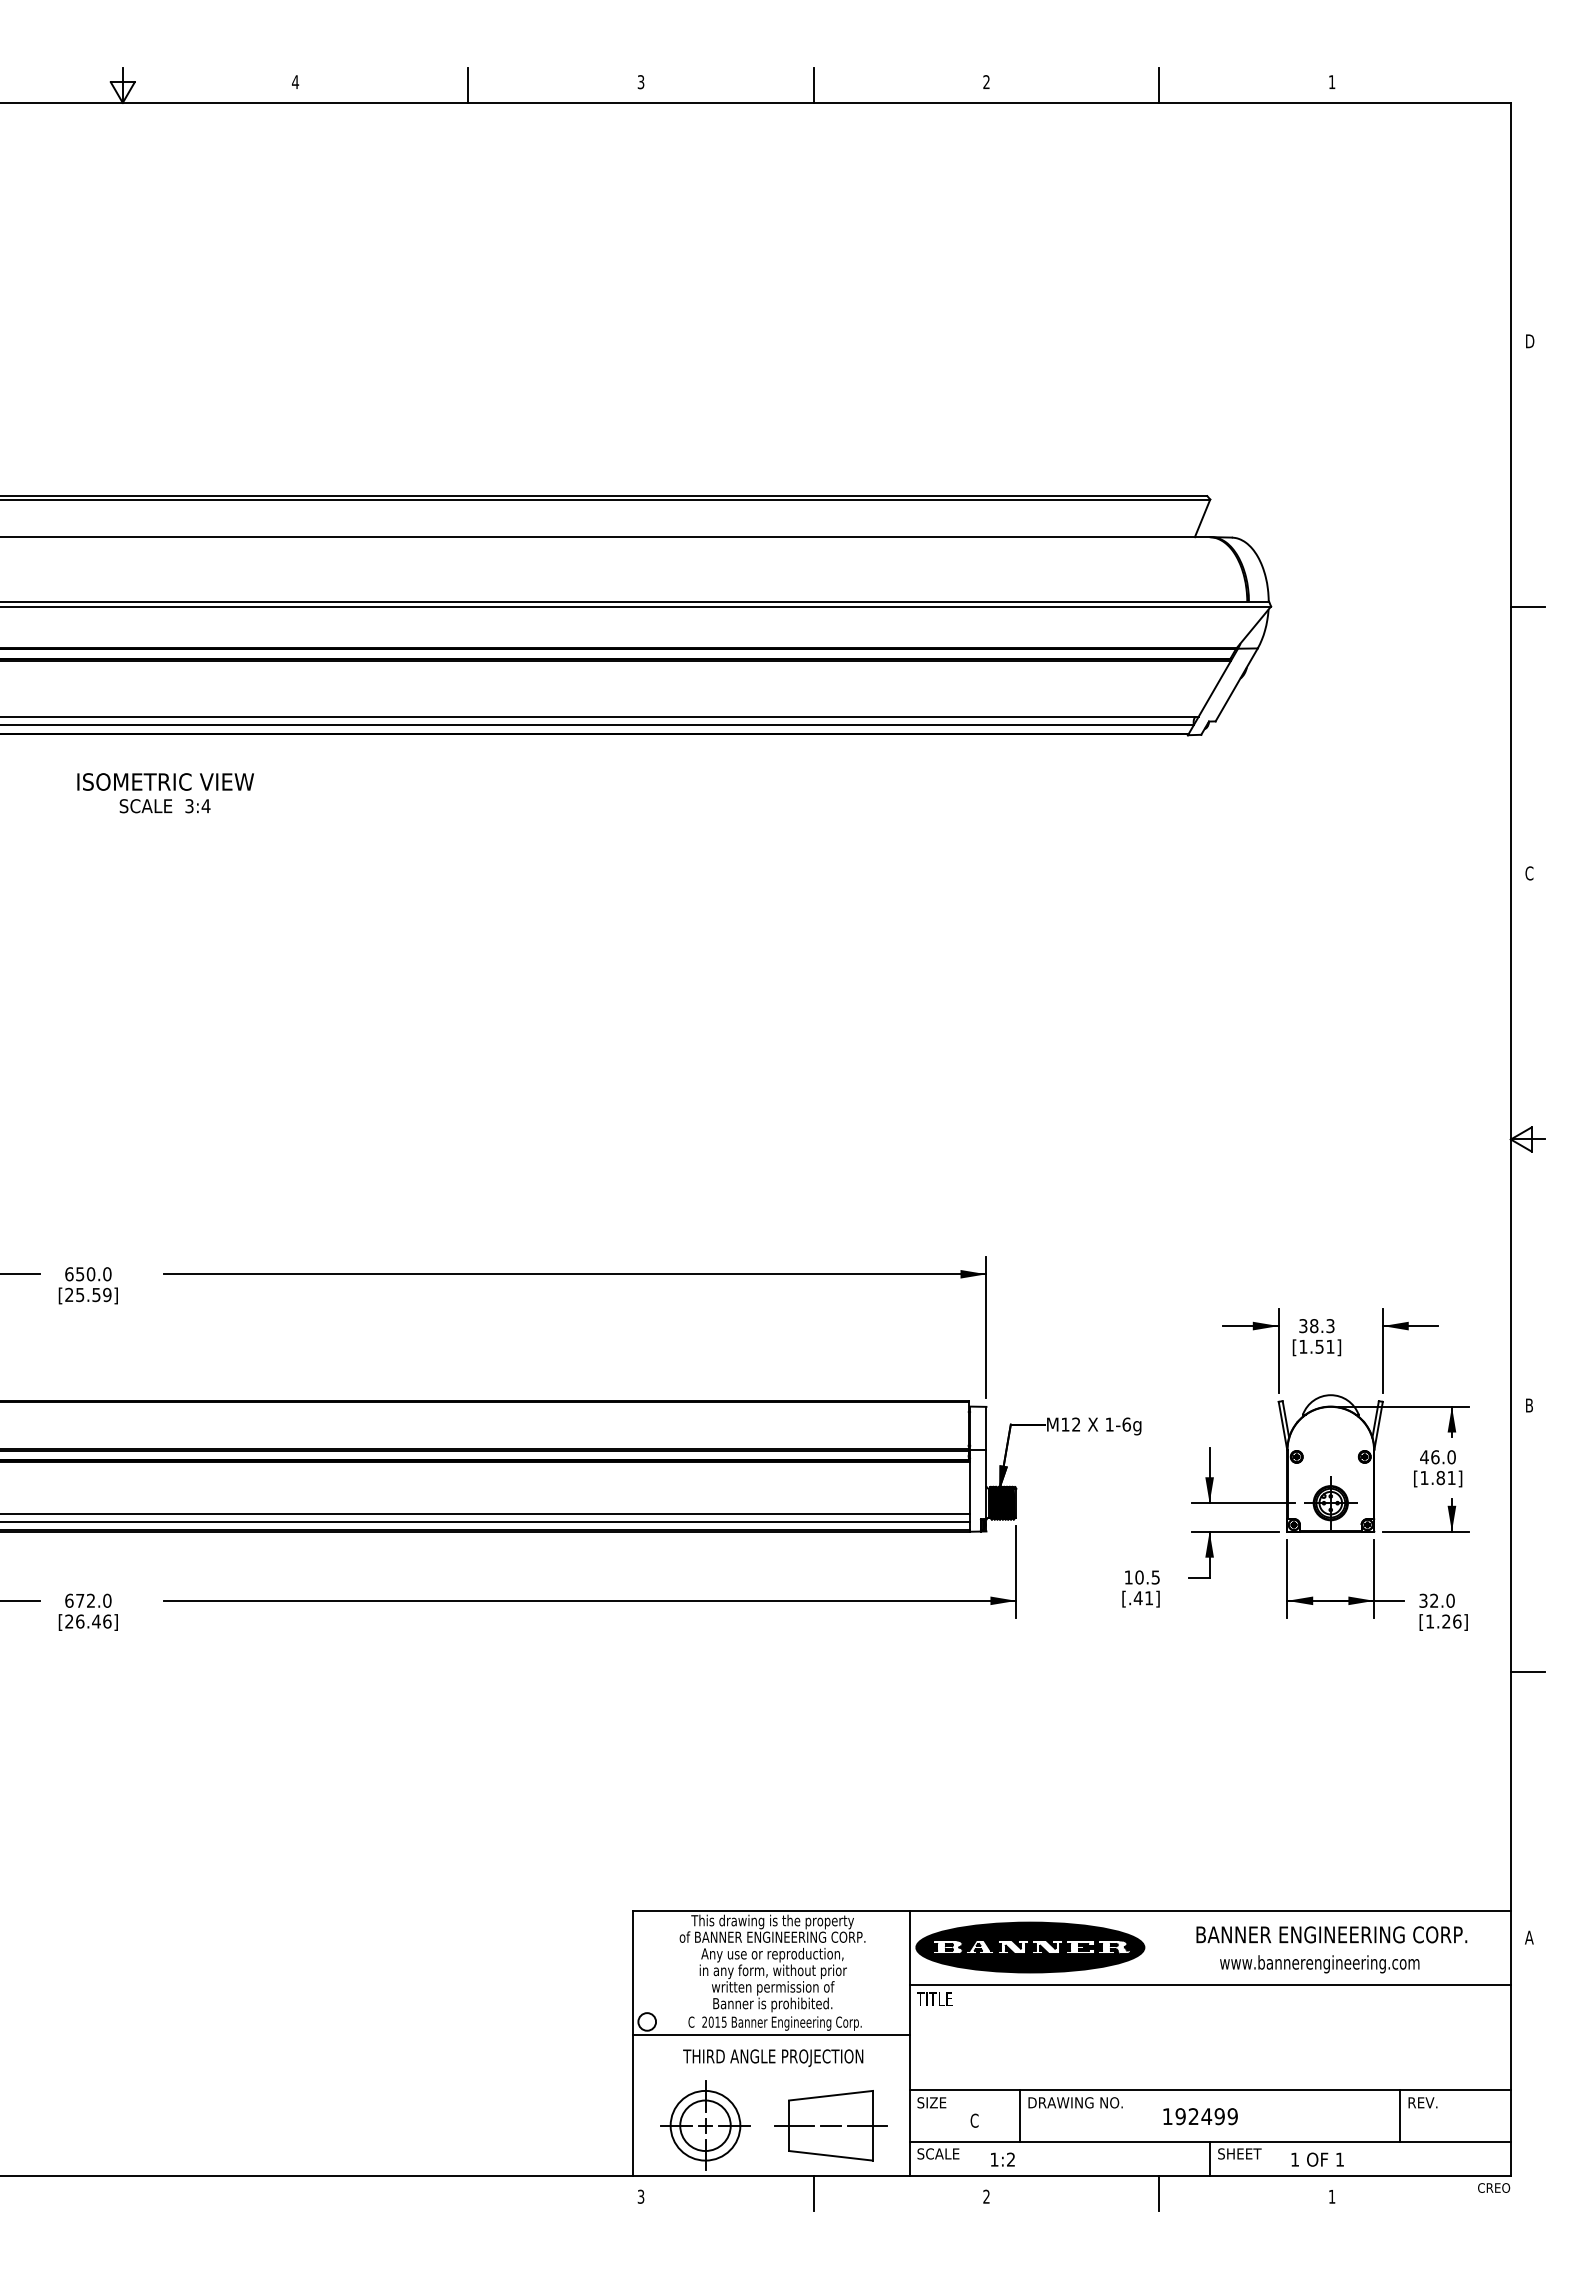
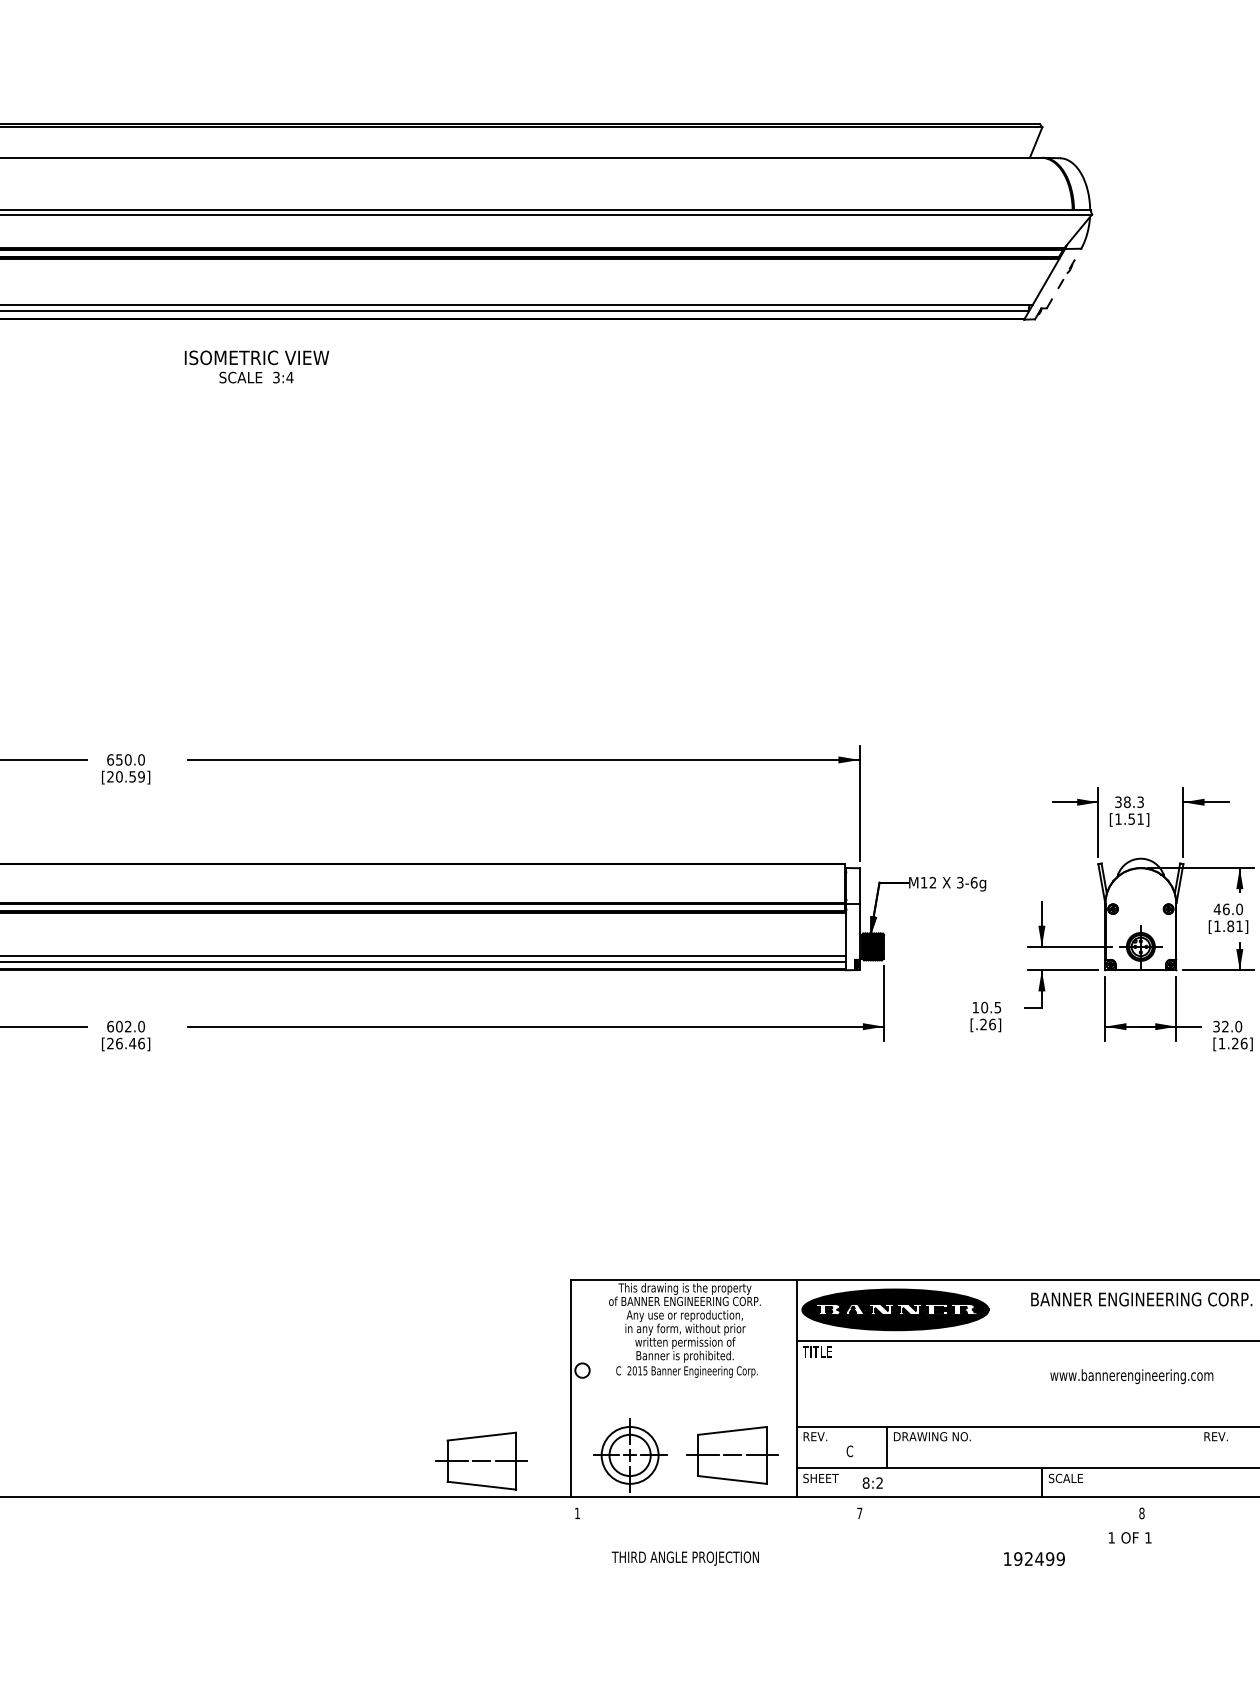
line: (1236, 684) -> (1063, 278), solid -> dashed
text: (165, 793) -> (256, 367), moved
text: (80, 1294) -> (119, 776), [25.59] -> [20.59]
text: (1109, 1424) -> (960, 882), 1-6g -> 3-6g
text: (1143, 1598) -> (987, 1024), [.41] -> [.26]
text: (80, 1600) -> (119, 1026), 672.0 -> 602.0
text: (1319, 1964) -> (1131, 1376), moved
line: (771, 2035) -> (684, 1381), removed
text: (773, 2057) -> (685, 1558), moved
text: (931, 2102) -> (814, 1436), SIZE -> REV.
line: (1400, 2115) -> (1197, 1447), removed
text: (1200, 2116) -> (1034, 1558), moved
part: (523, 2132) -> (481, 1460), added
text: (943, 2153) -> (824, 1478), SCALE -> SHEET
text: (1243, 2153) -> (1069, 1478), SHEET -> SCALE
text: (994, 2159) -> (866, 1482), 1:2 -> 8:2
text: (1317, 2159) -> (1130, 1537), moved
line: (813, 2193) -> (718, 1510), removed
line: (1159, 2193) -> (1000, 1510), removed
text: (640, 2196) -> (577, 1513), 3 -> 1
text: (986, 2196) -> (859, 1513), 2 -> 7
text: (1331, 2196) -> (1141, 1513), 1 -> 8

